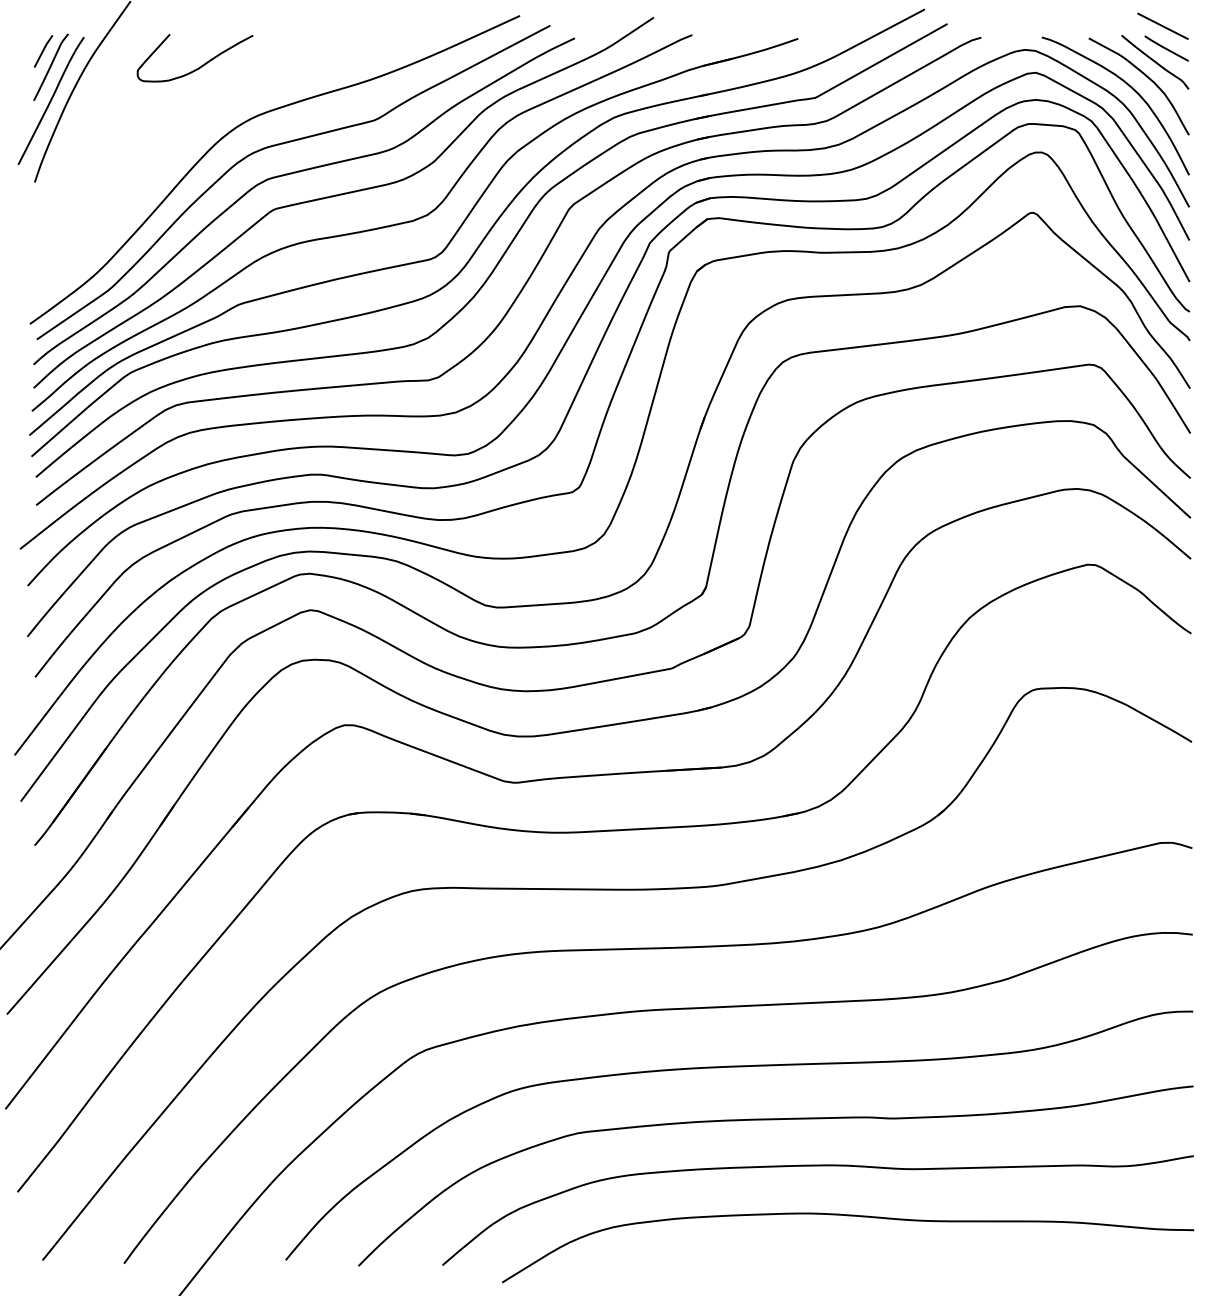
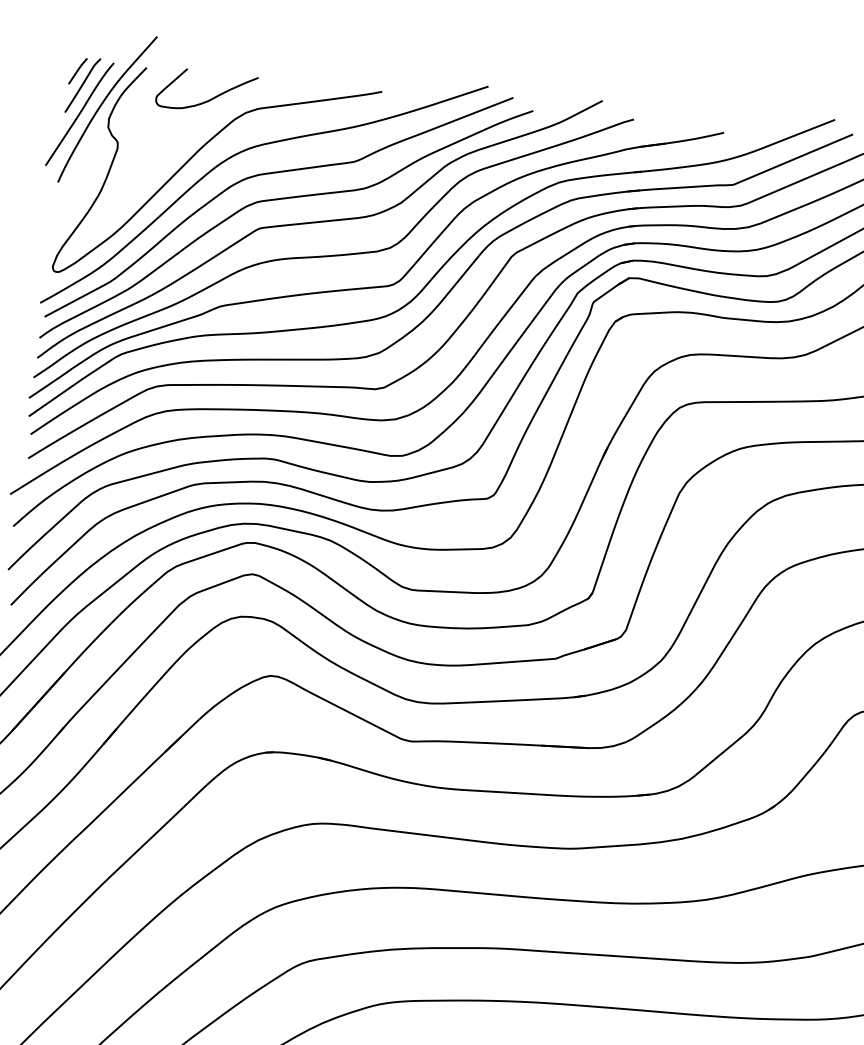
curve: (188, 135) -> (193, 157), added

